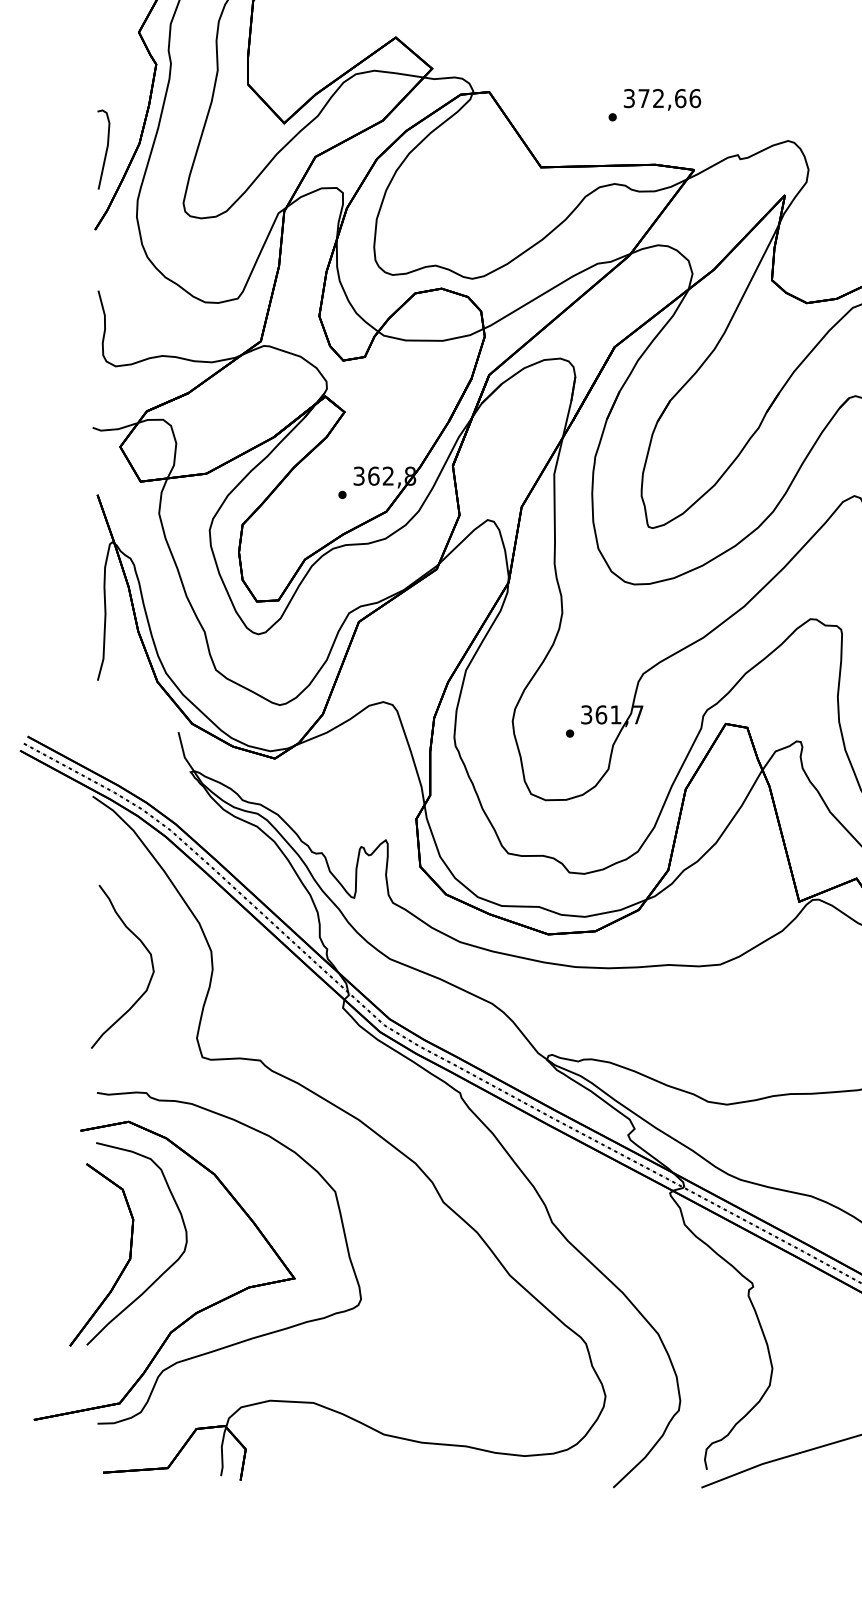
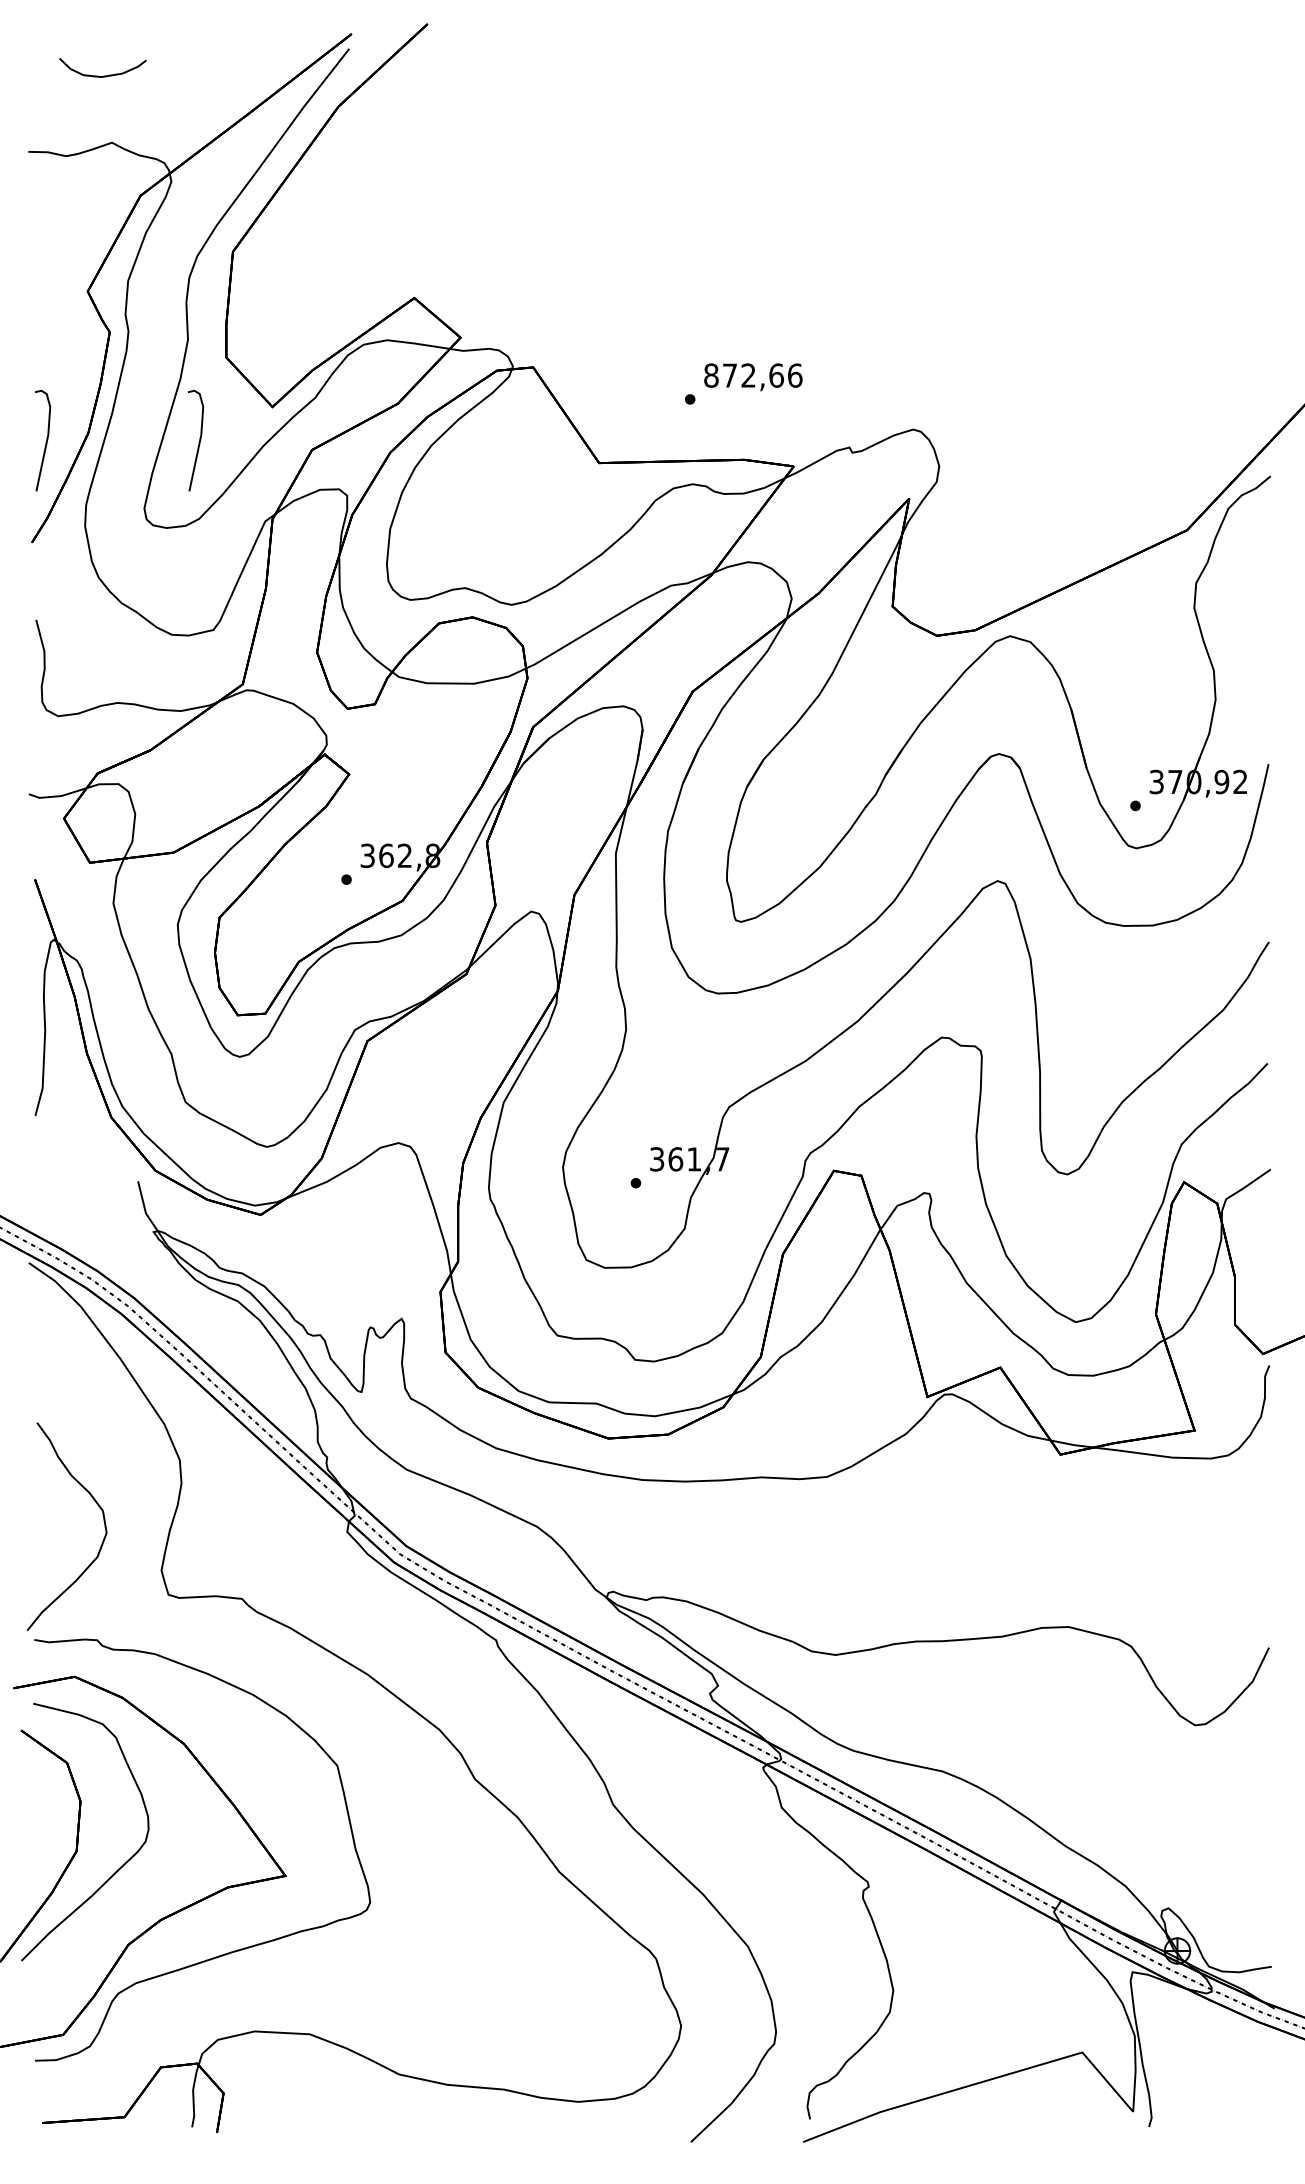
text: (629, 98) -> (711, 375), 372,66 -> 872,66
curve: (226, 151) -> (198, 442), added
curve: (151, 962) -> (103, 1521), moved

